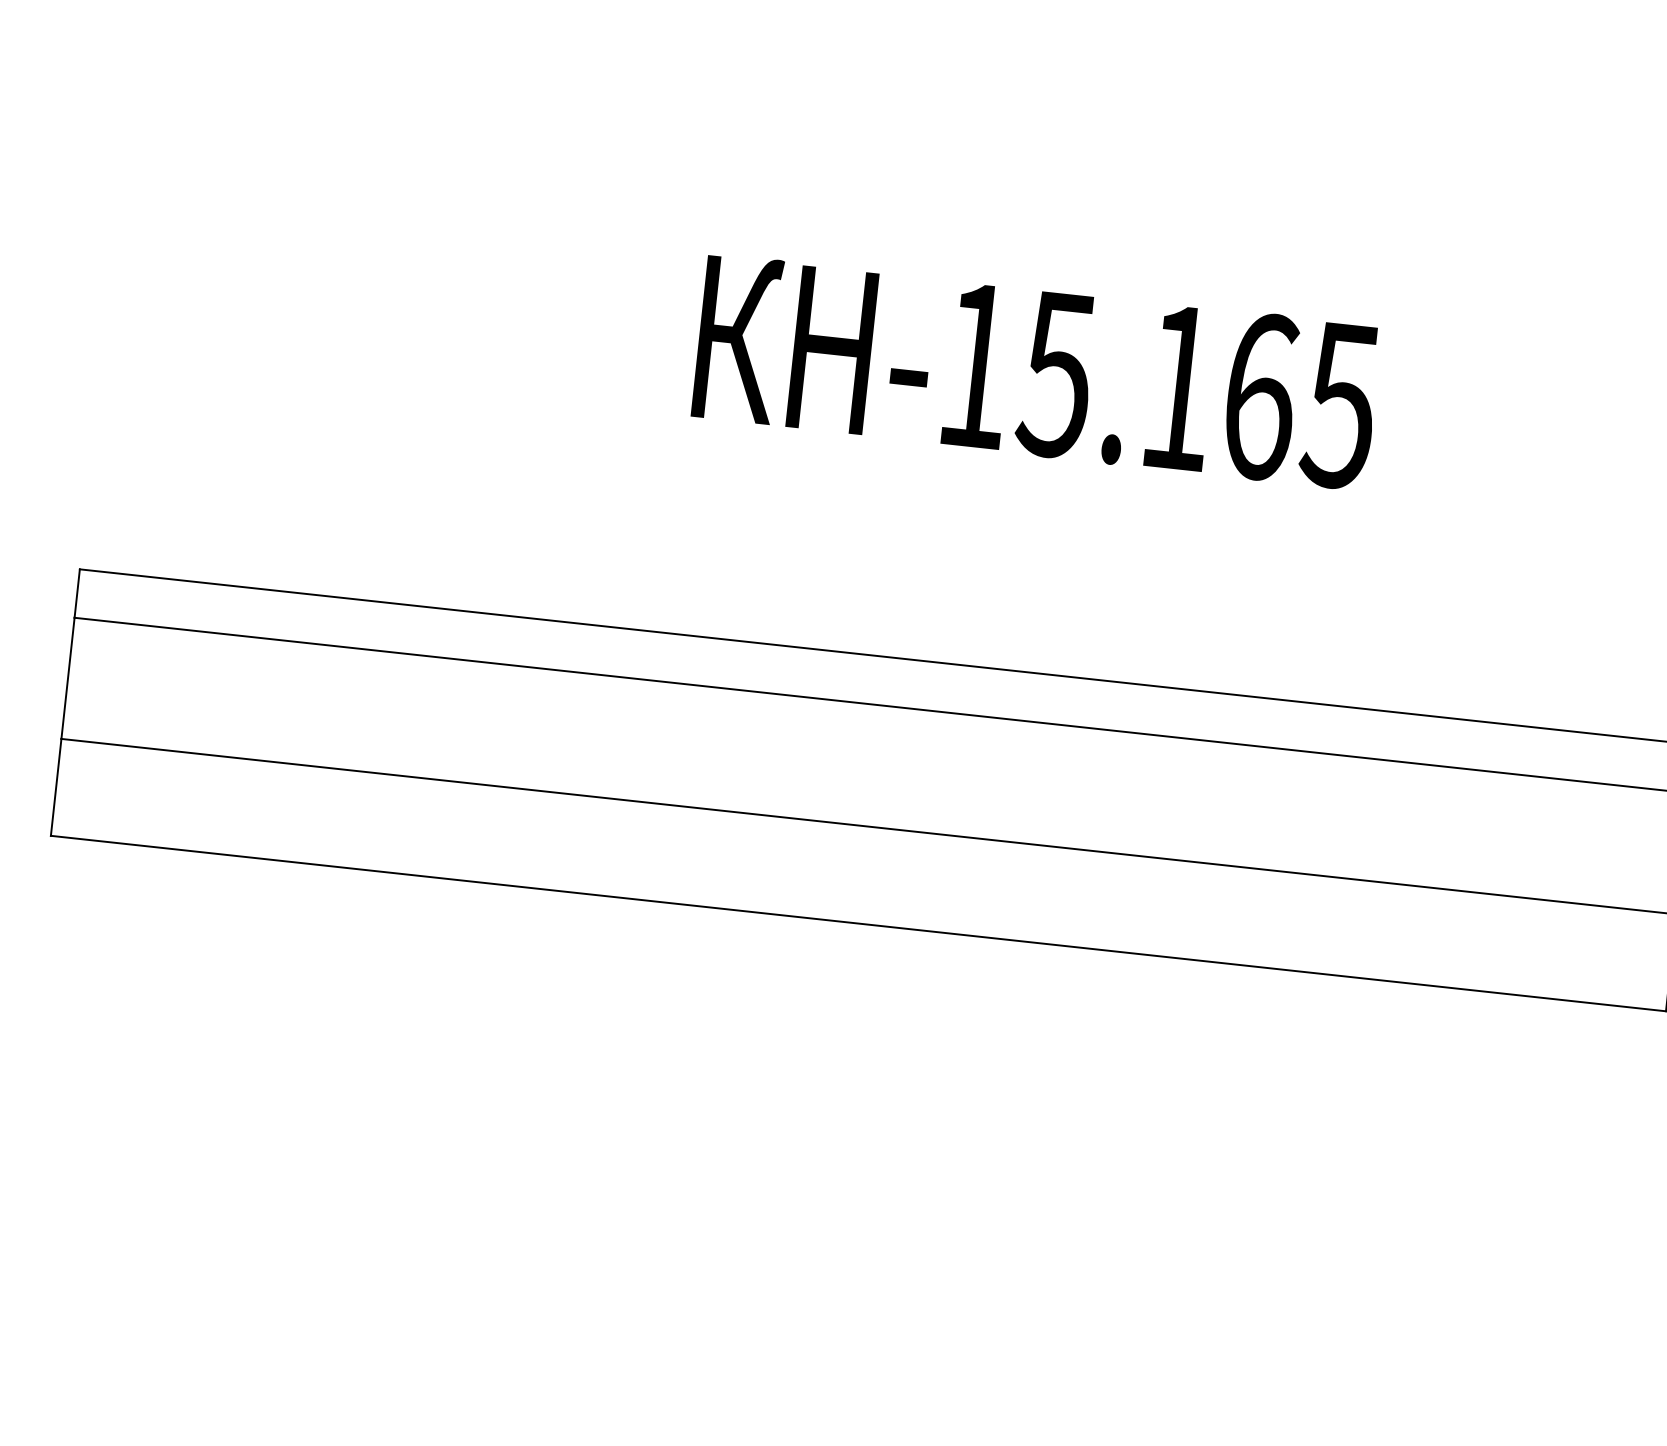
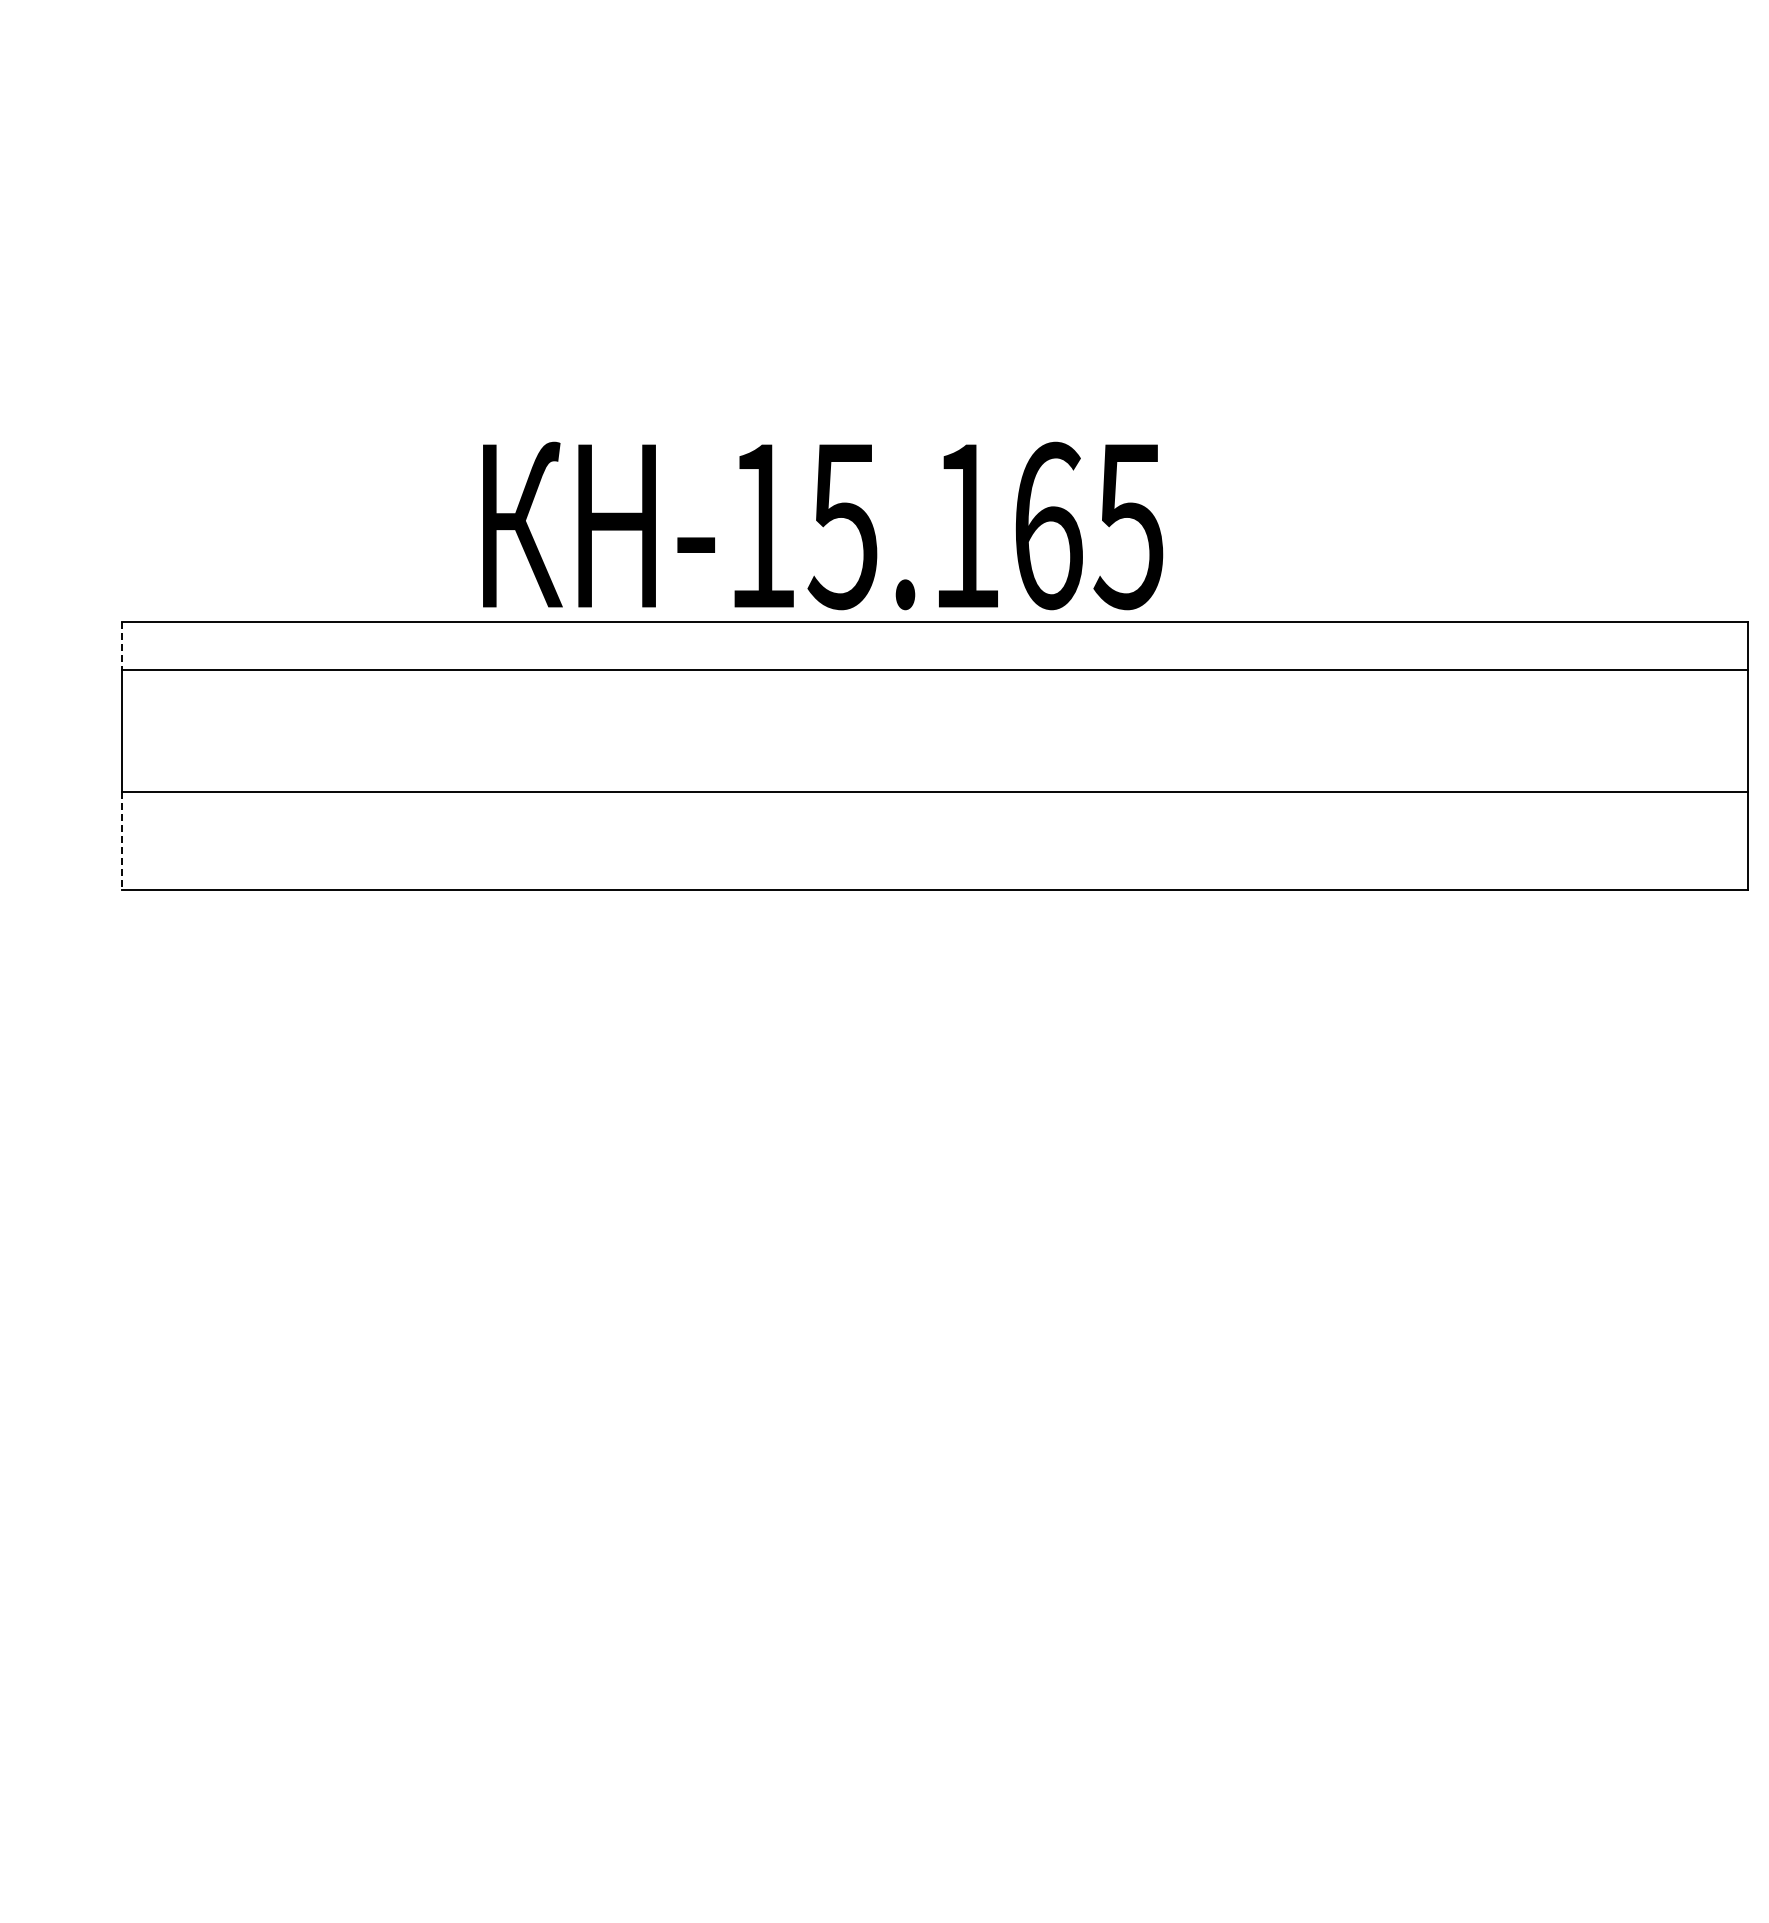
text: (1037, 371) -> (823, 525), moved
line: (77, 594) -> (121, 646), solid -> dashed
line: (56, 787) -> (121, 841), solid -> dashed

